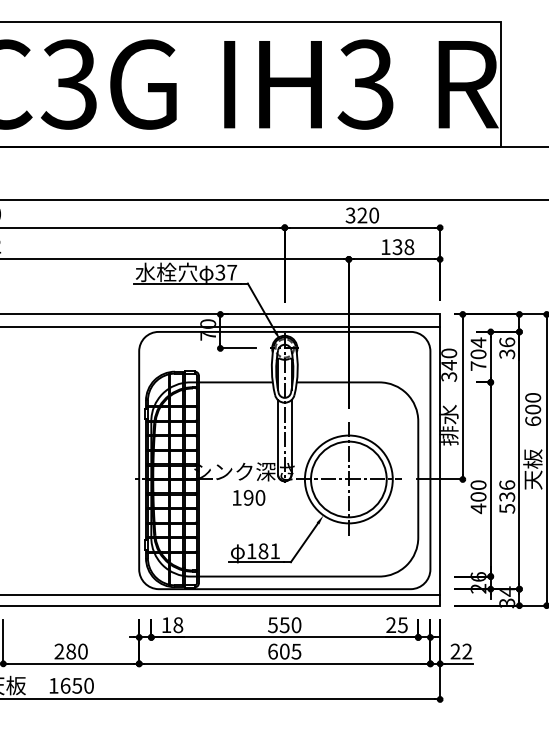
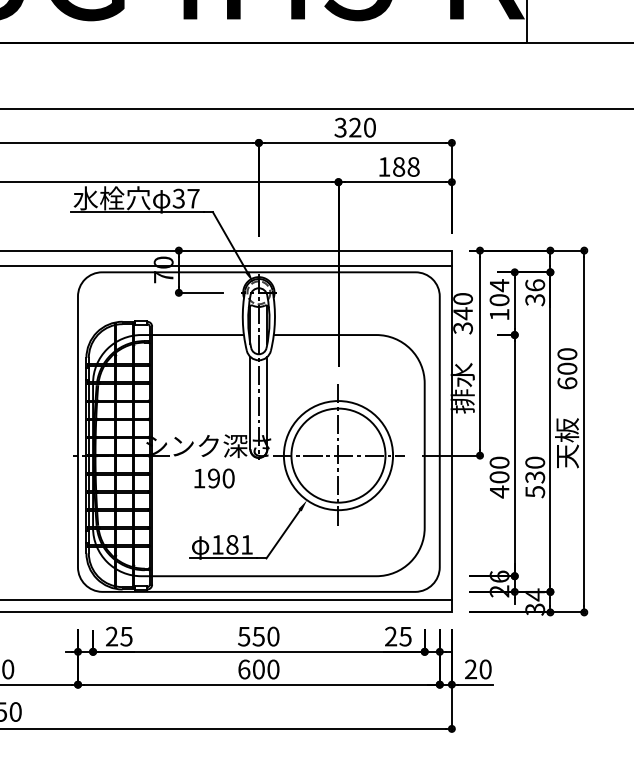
text: (397, 246) -> (398, 166), 138 -> 188
text: (478, 365) -> (499, 314), 704 -> 104
text: (506, 484) -> (534, 461), 536 -> 530
text: (172, 625) -> (119, 637), 18 -> 25
text: (296, 651) -> (273, 669), 605 -> 600
text: (467, 651) -> (485, 669), 22 -> 20

